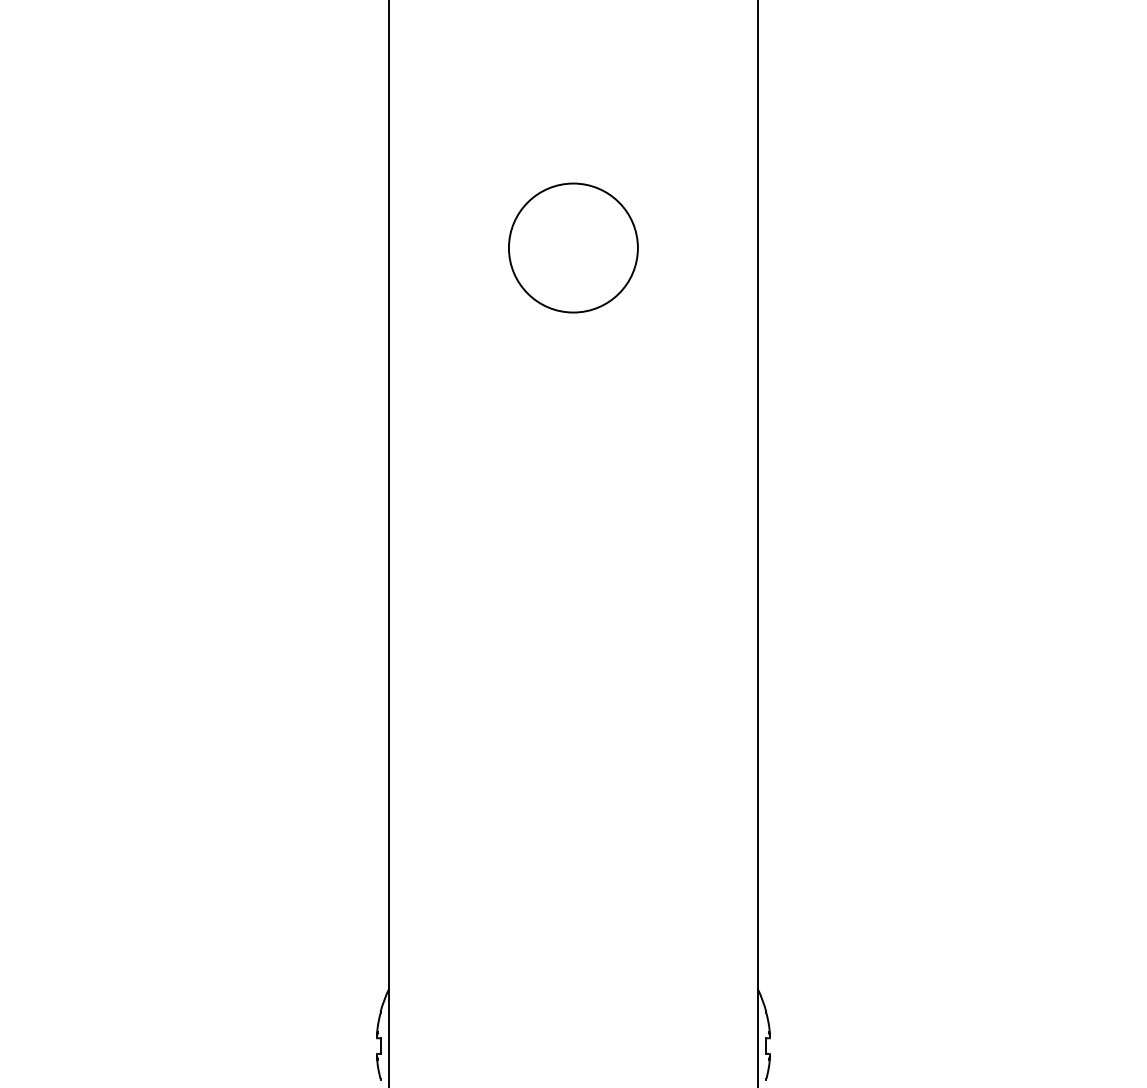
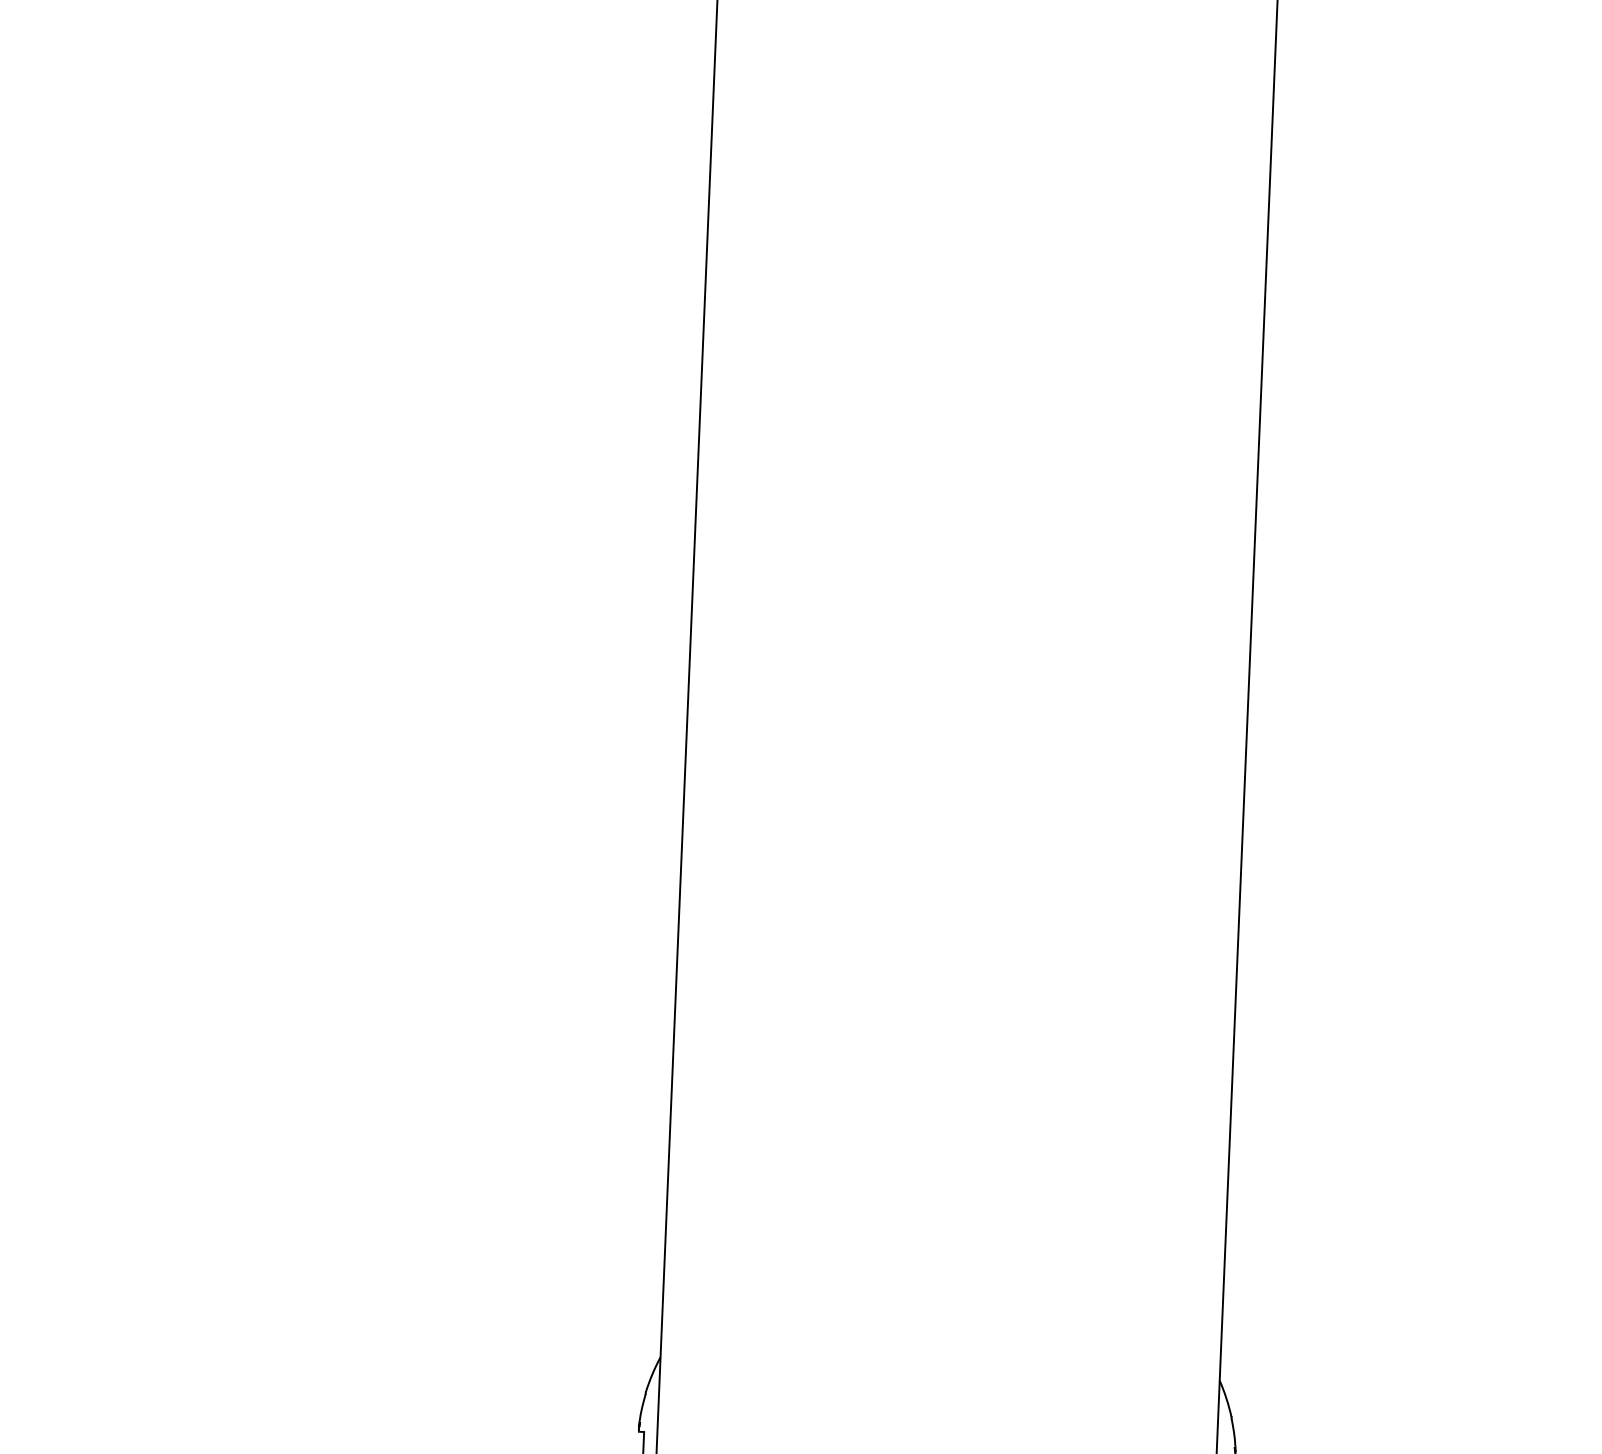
circle: (573, 247) -> (987, 243), removed

